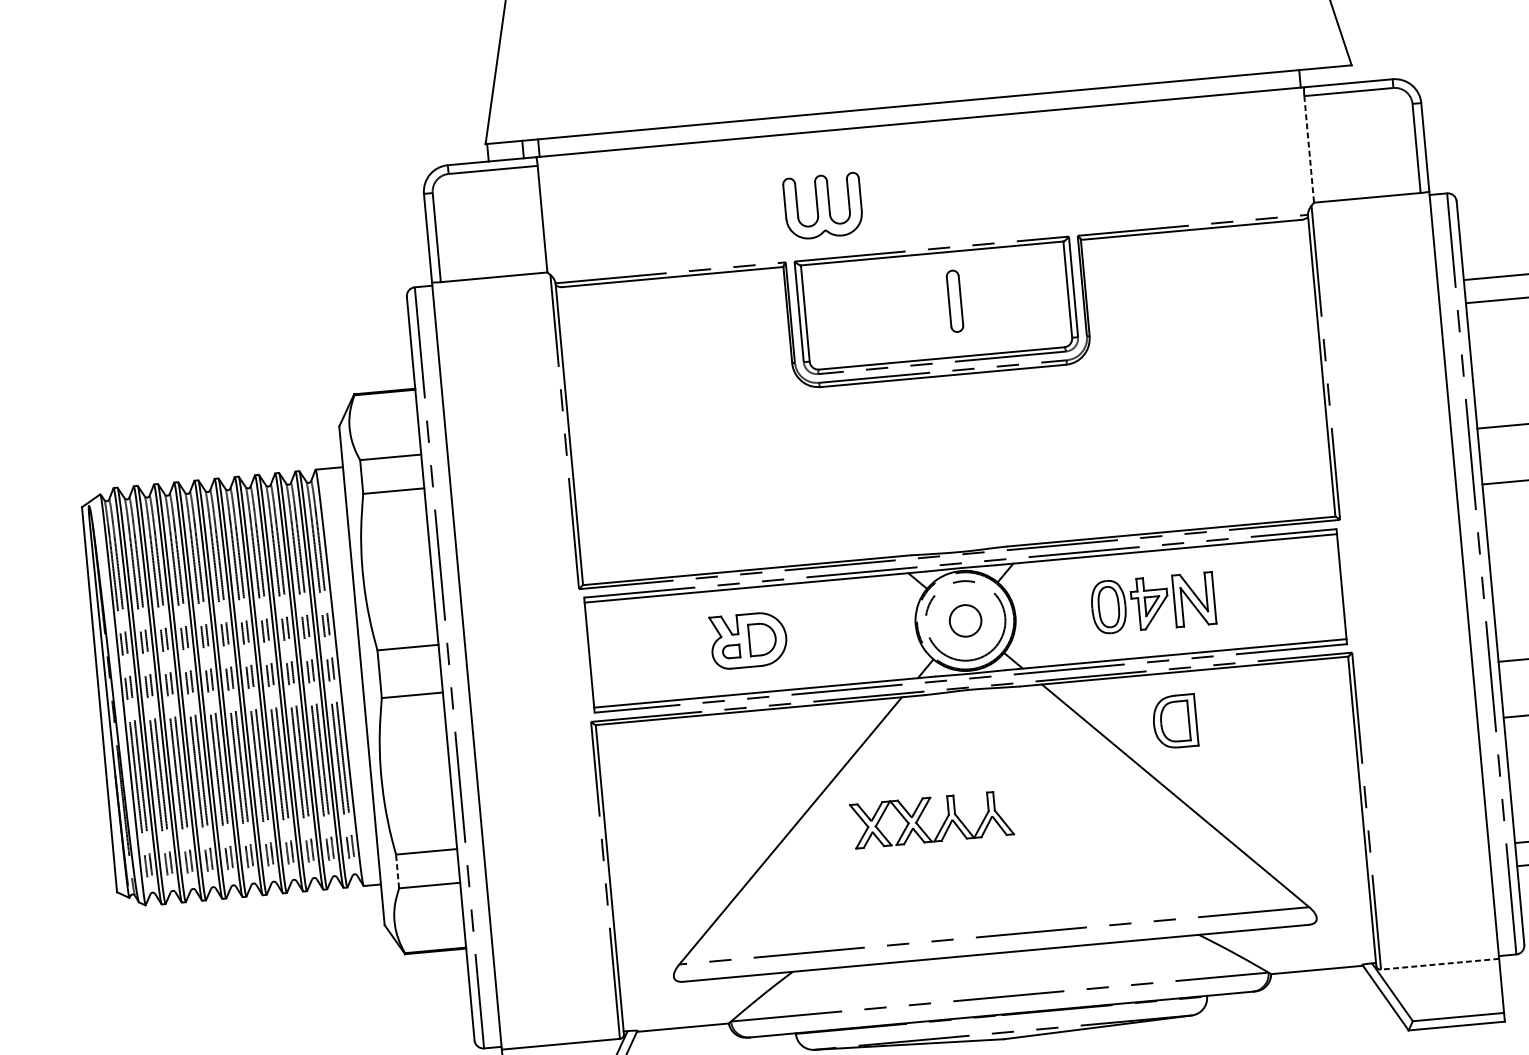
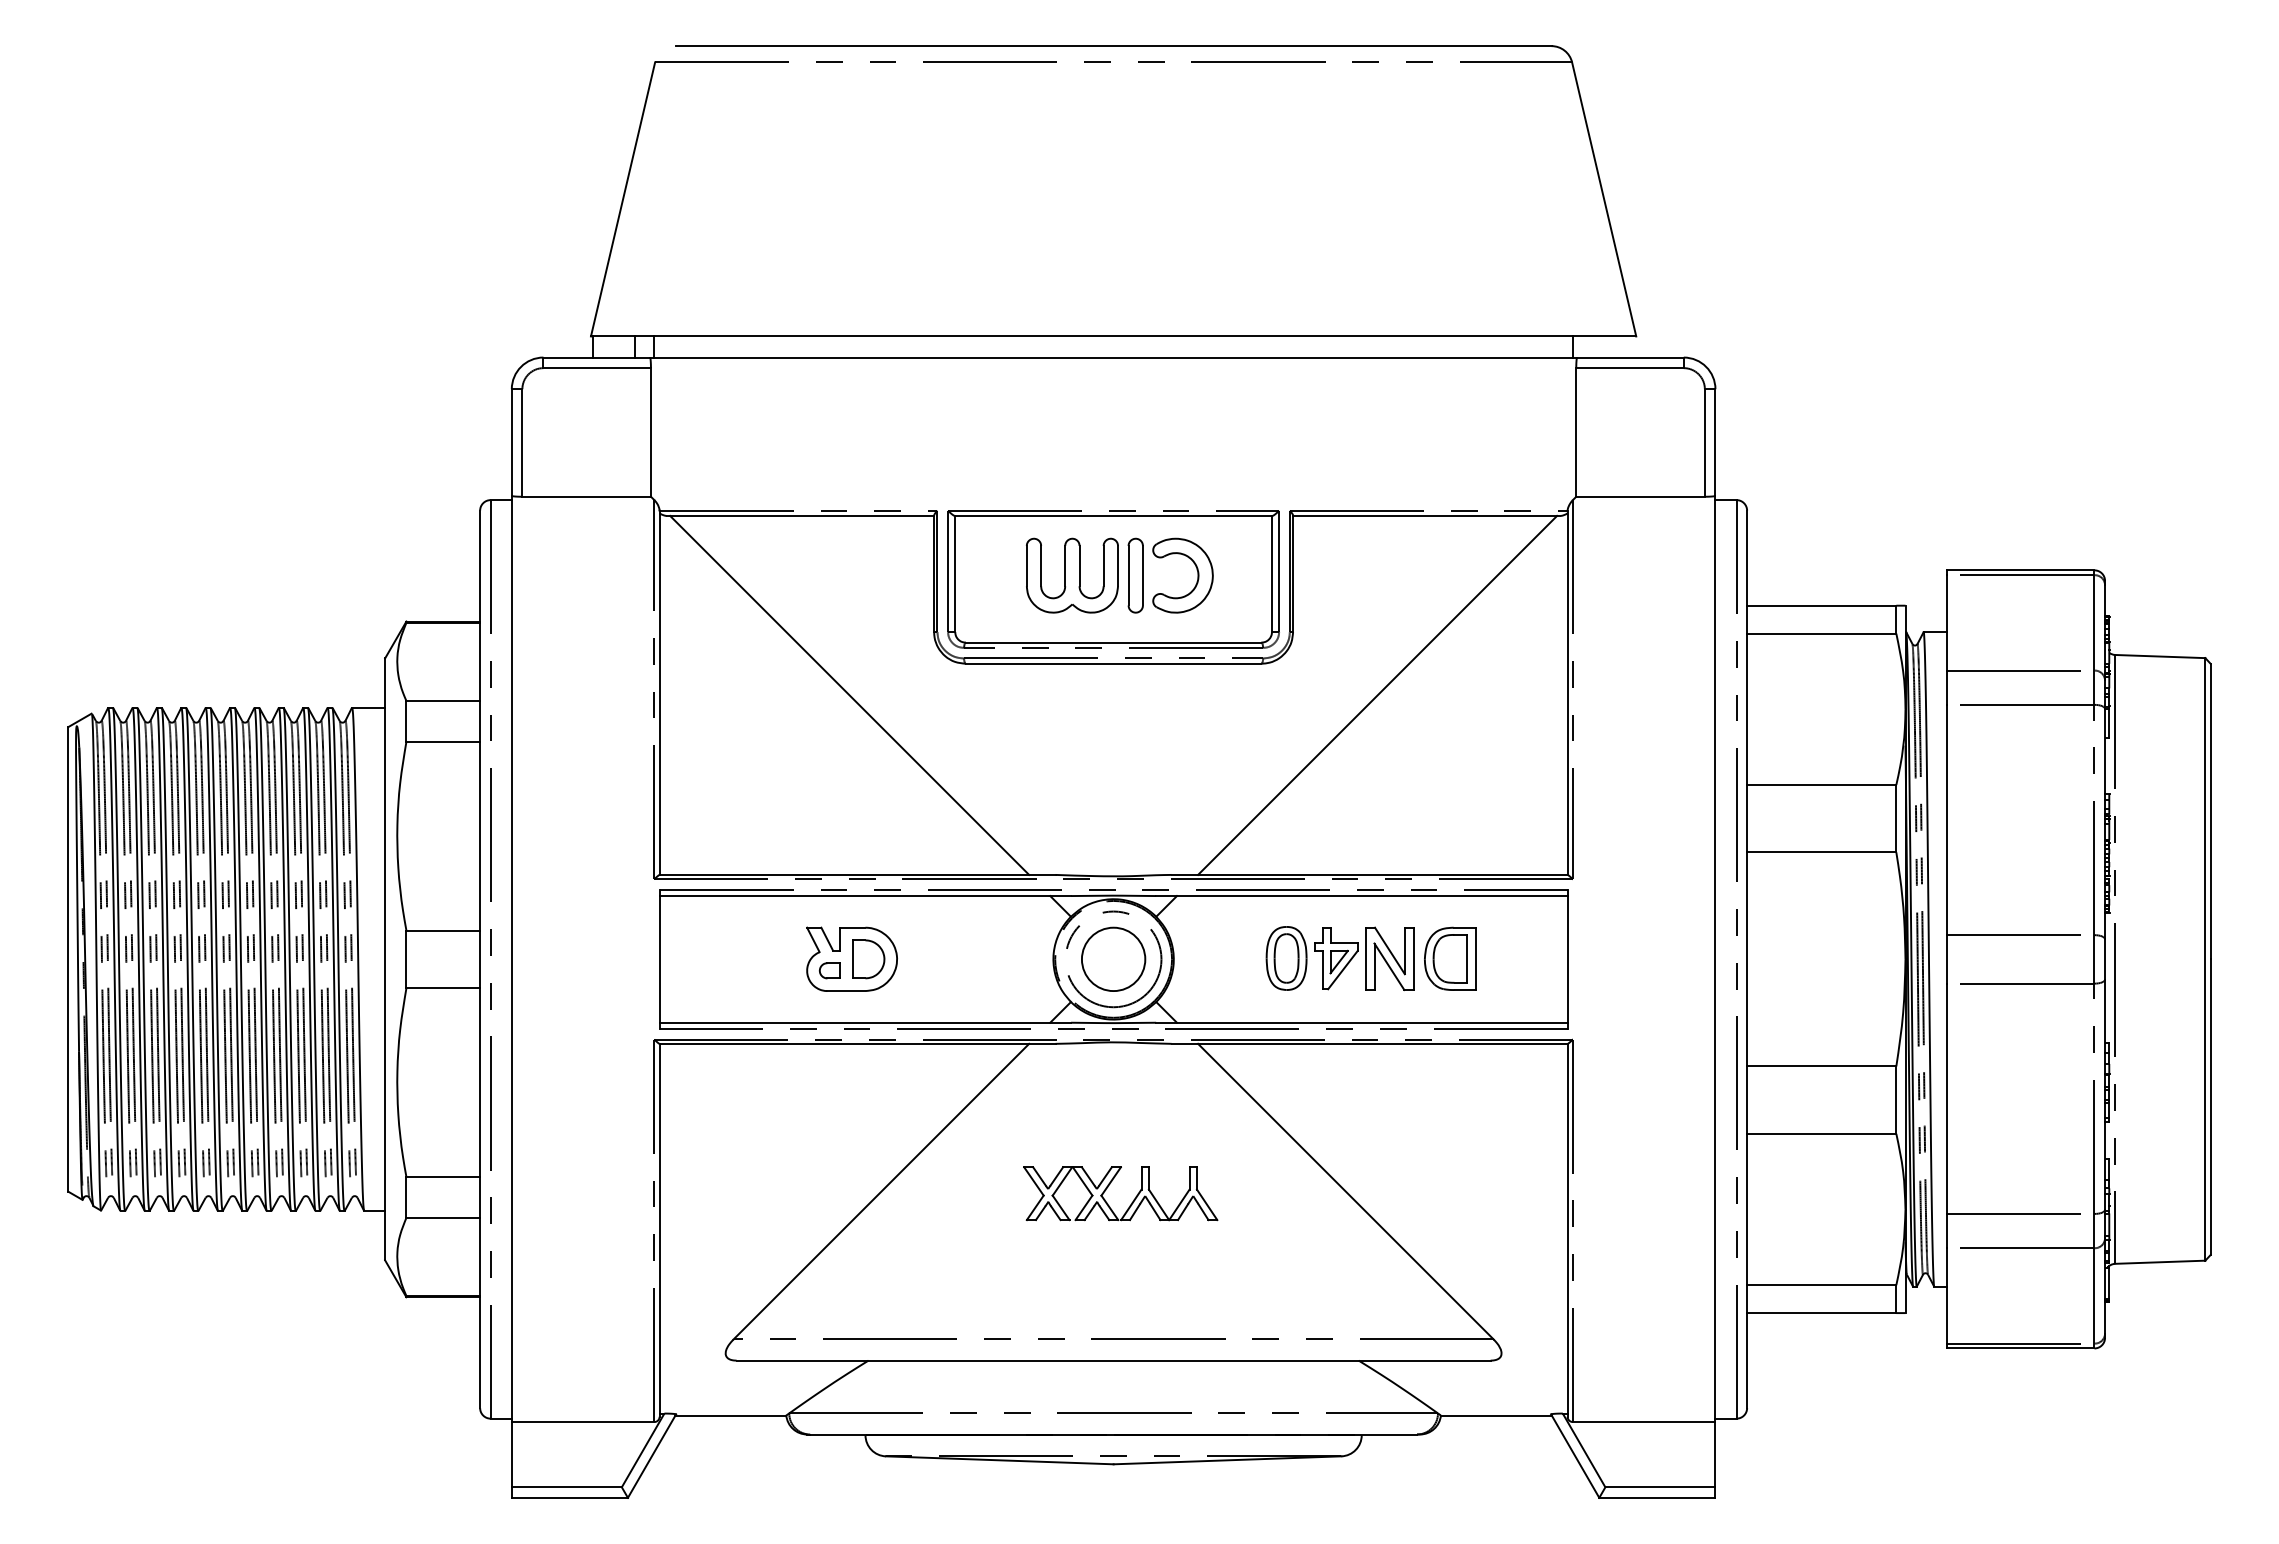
line: (1309, 149) -> (1576, 432), dashed -> solid
part: (823, 206) -> (1072, 575), moved
part: (1004, 292) -> (1196, 570), added
line: (1164, 381) -> (1377, 694), added
line: (726, 421) -> (849, 694), added
circle: (965, 621) -> (1113, 959), size x1.67
part: (1175, 721) -> (1450, 958), moved
part: (921, 815) -> (1108, 1187), moved
line: (397, 870) -> (406, 1196), dashed -> solid
line: (1439, 964) -> (1643, 1422), dashed -> solid

